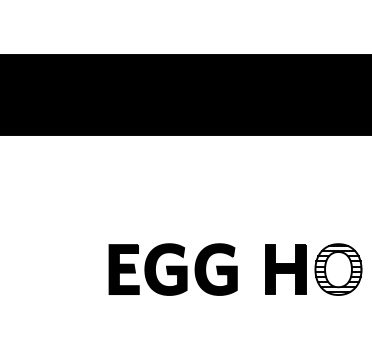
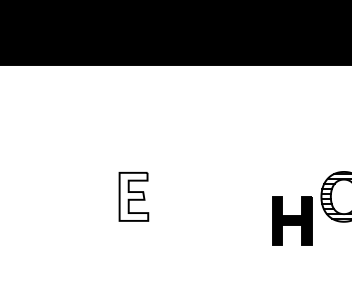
fill: (123, 269) -> (133, 196), removed
part: (190, 269) -> (198, 196), removed
part: (285, 269) -> (292, 221), moved

